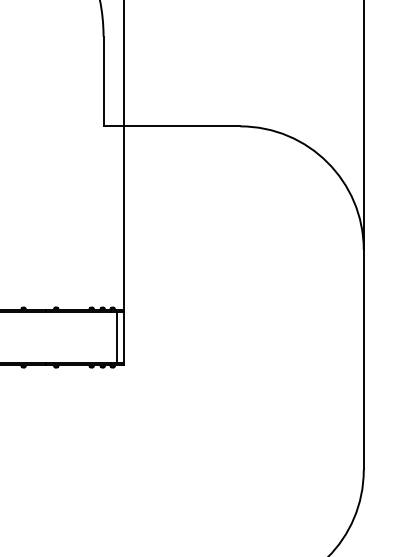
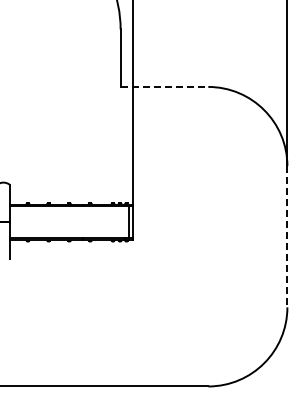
line: (172, 125) -> (164, 86), solid -> dashed
line: (363, 359) -> (287, 236), solid -> dashed

